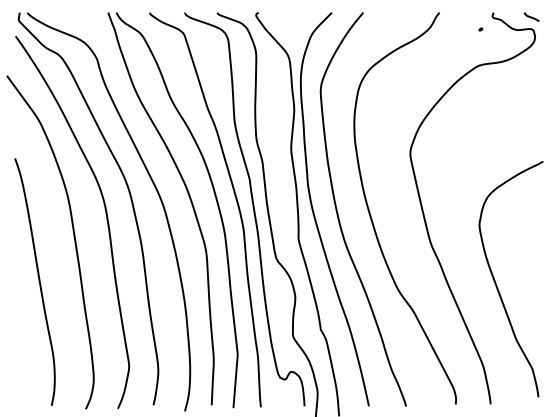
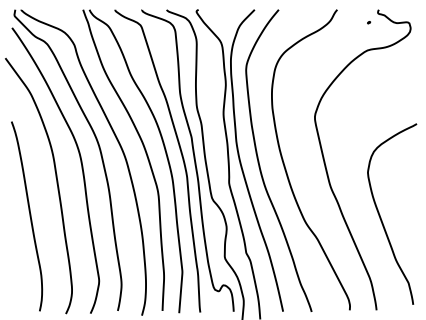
line: (531, 16) -> (407, 12), removed

